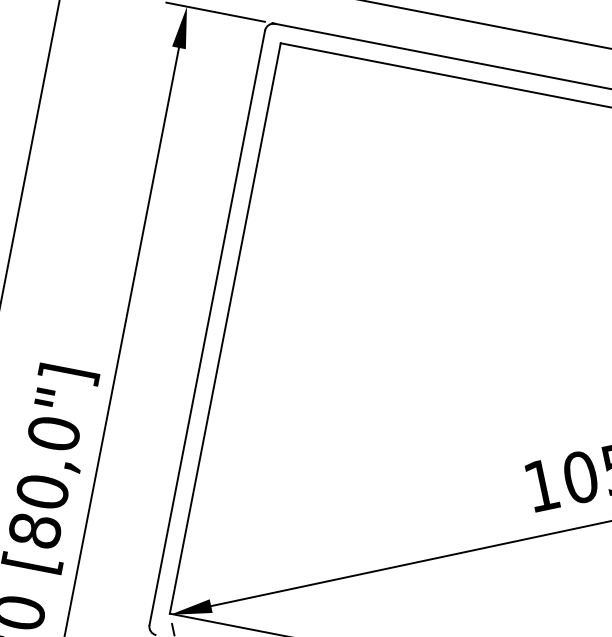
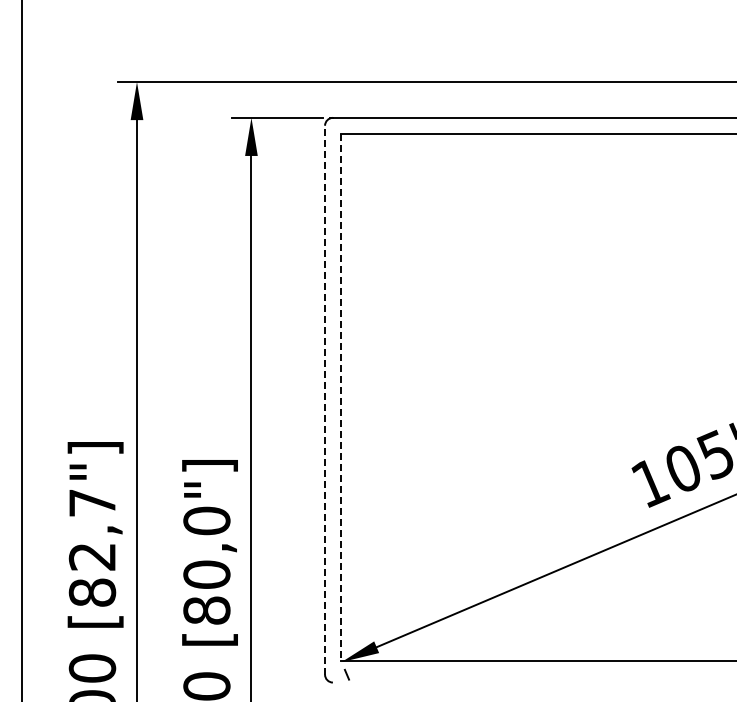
line: (207, 327) -> (325, 399), solid -> dashed
line: (225, 329) -> (341, 398), solid -> dashed

